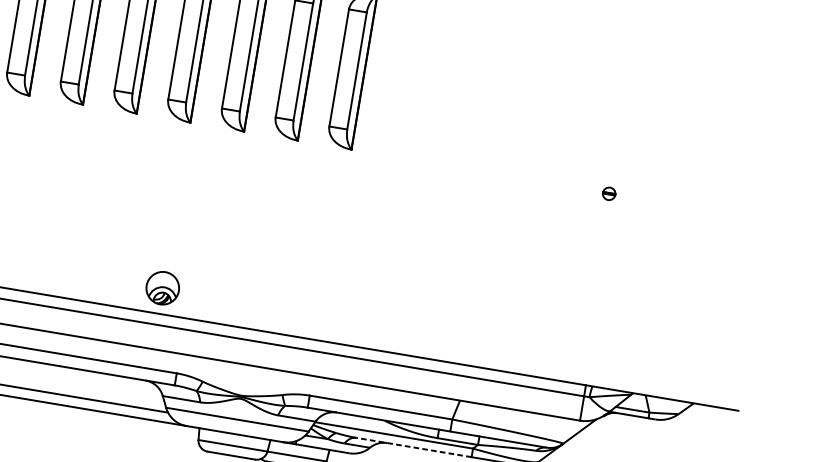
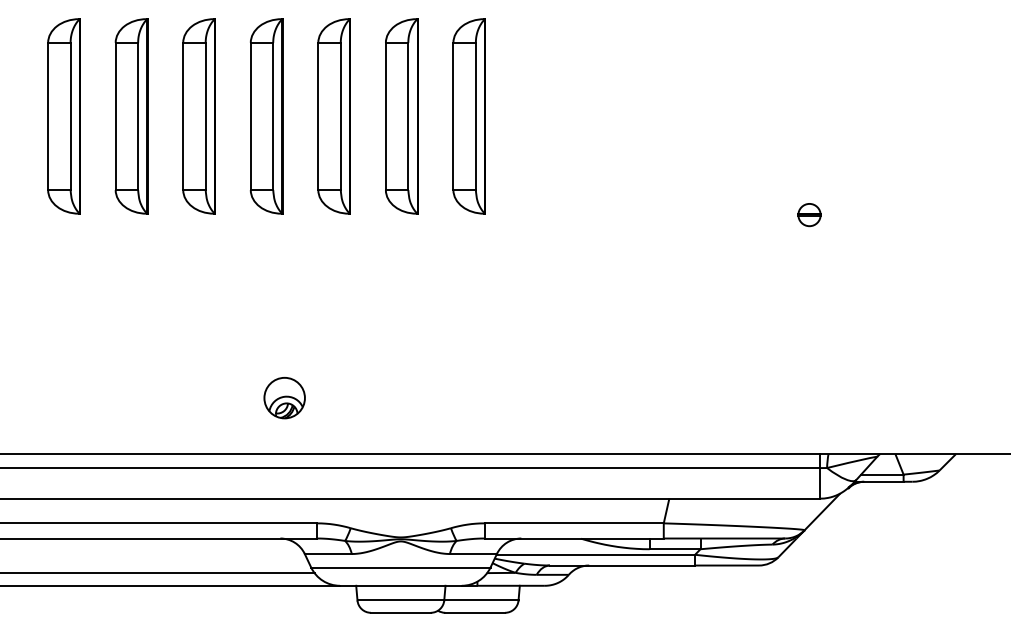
part: (609, 194) -> (809, 215), size x1.43
part: (162, 288) -> (284, 398), moved
line: (413, 447) -> (622, 565), dashed -> solid

